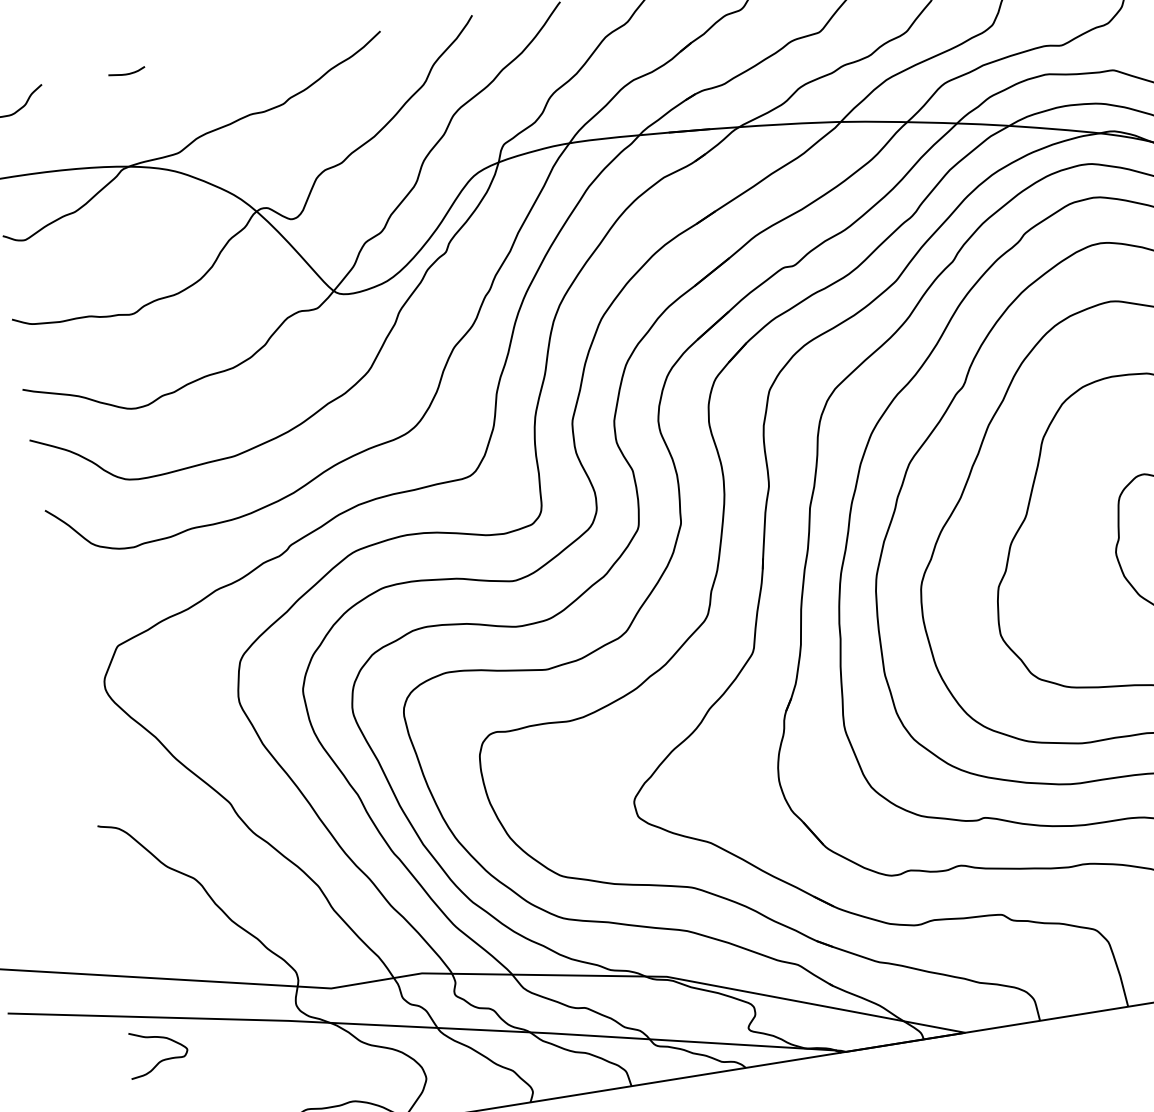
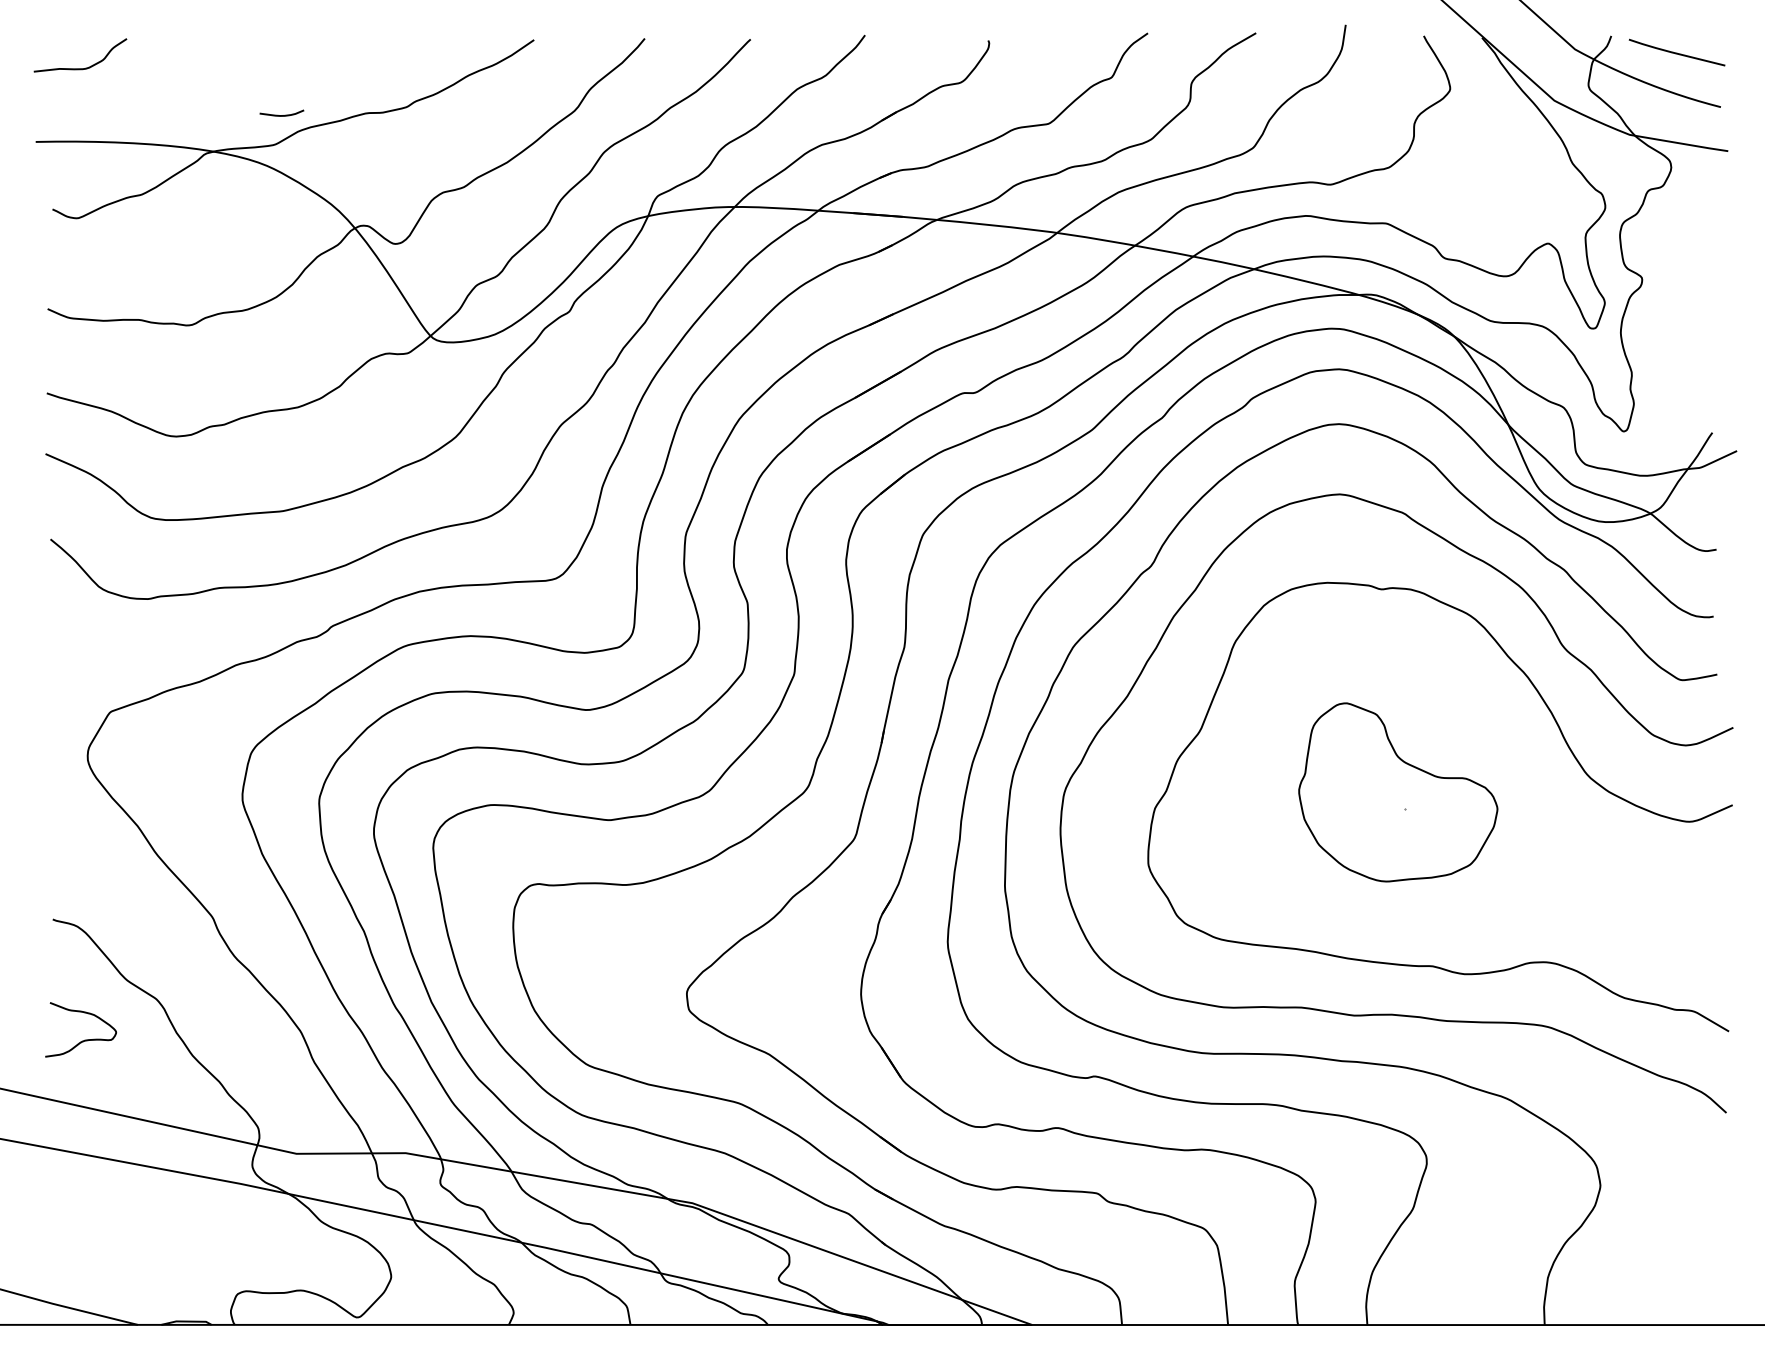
curve: (126, 74) -> (281, 115), moved
curve: (161, 1059) -> (84, 1039), moved

